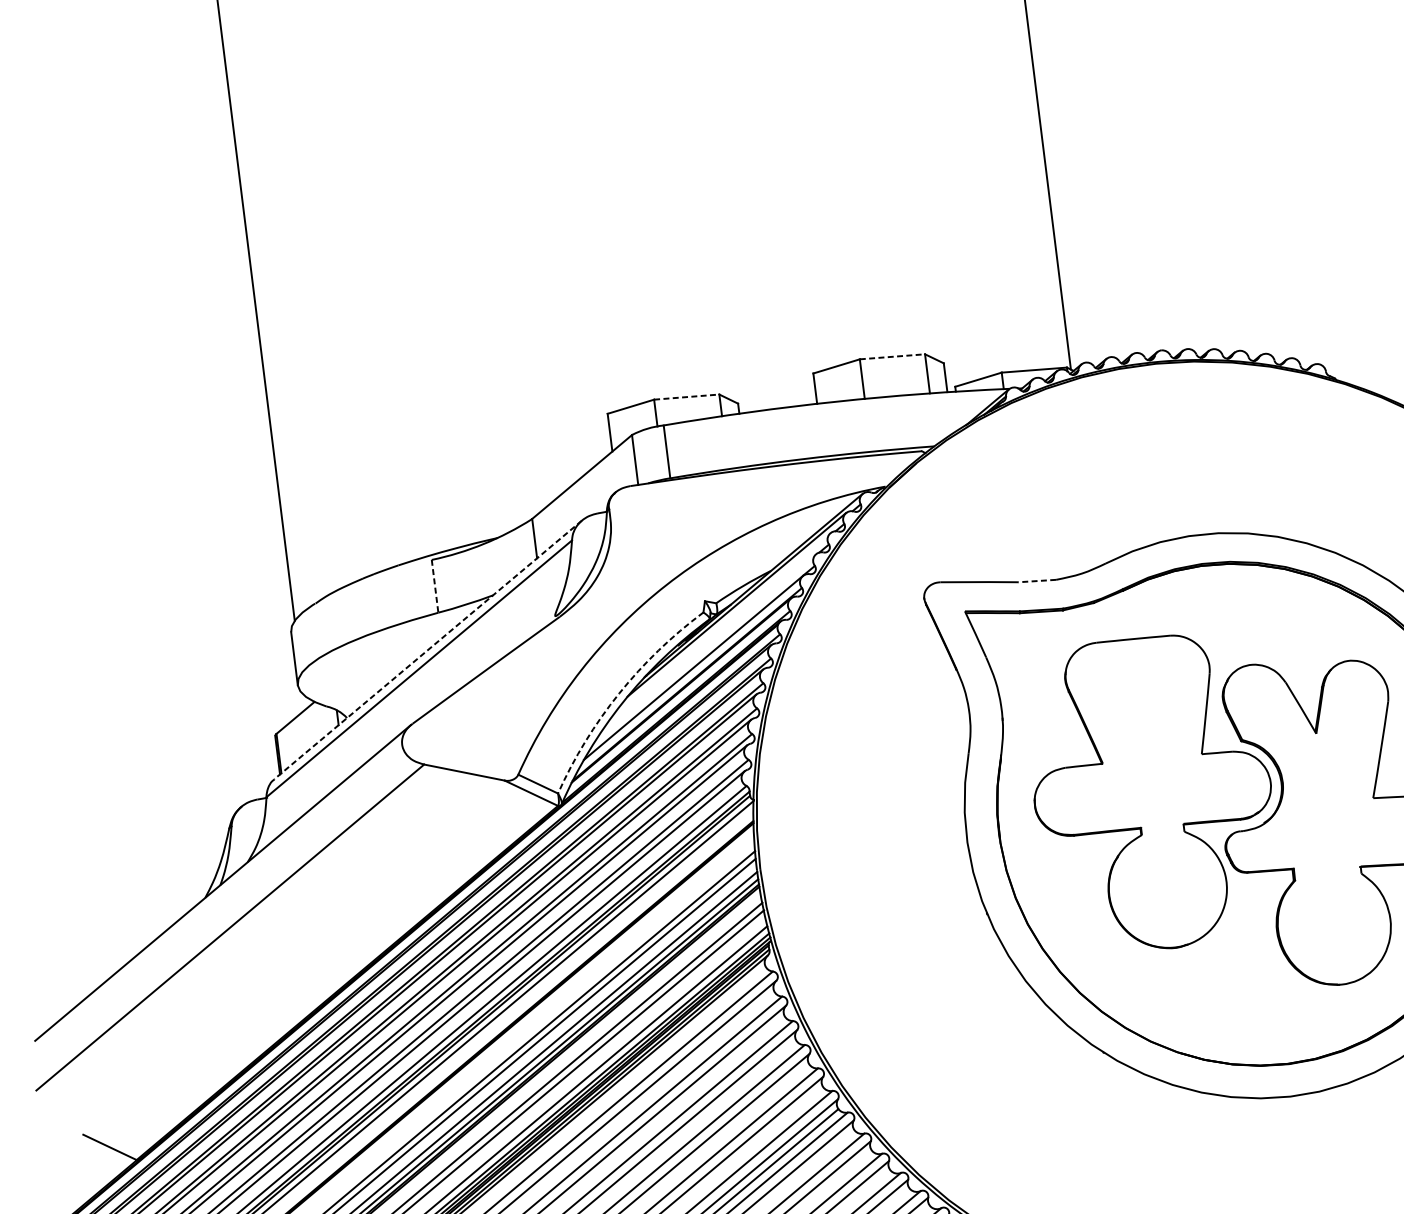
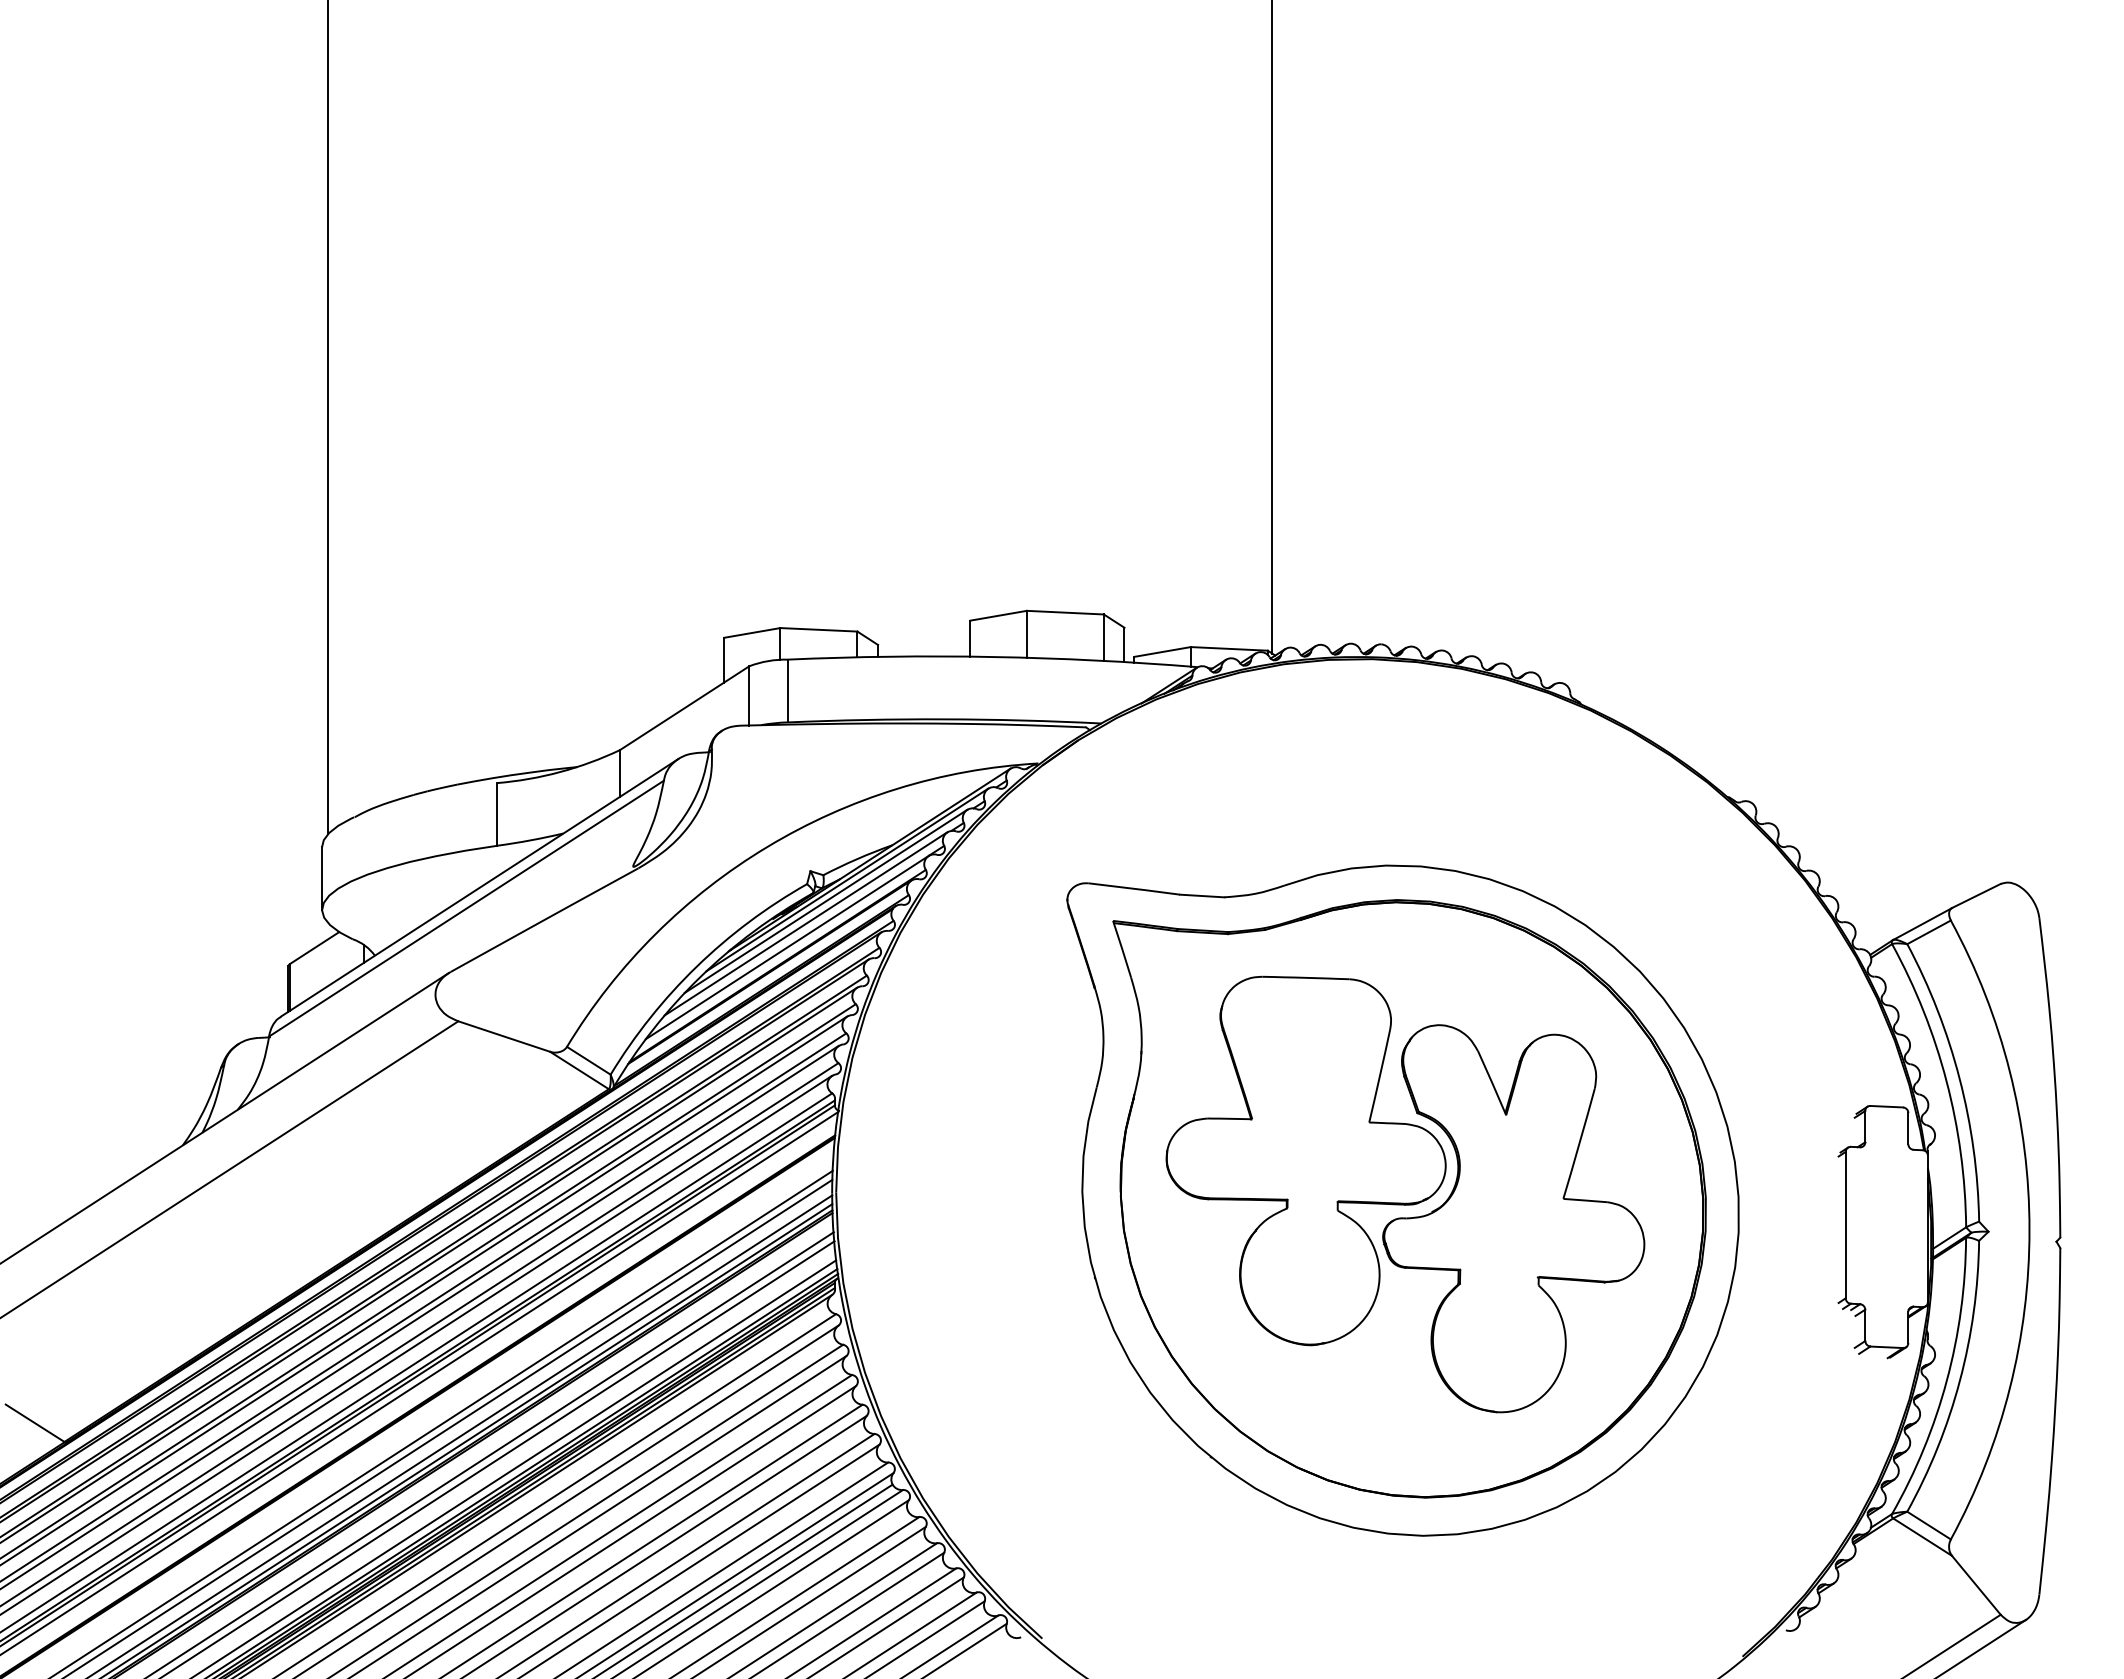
line: (892, 356) -> (1065, 612), dashed -> solid
line: (686, 396) -> (818, 629), dashed -> solid
line: (1036, 580) -> (1201, 895), dashed -> solid
line: (435, 586) -> (497, 814), dashed -> solid
line: (720, 624) -> (825, 900), added
line: (706, 645) -> (805, 923), added
line: (427, 649) -> (479, 887), dashed -> solid
arc: (618, 693) -> (696, 966), dashed -> solid

